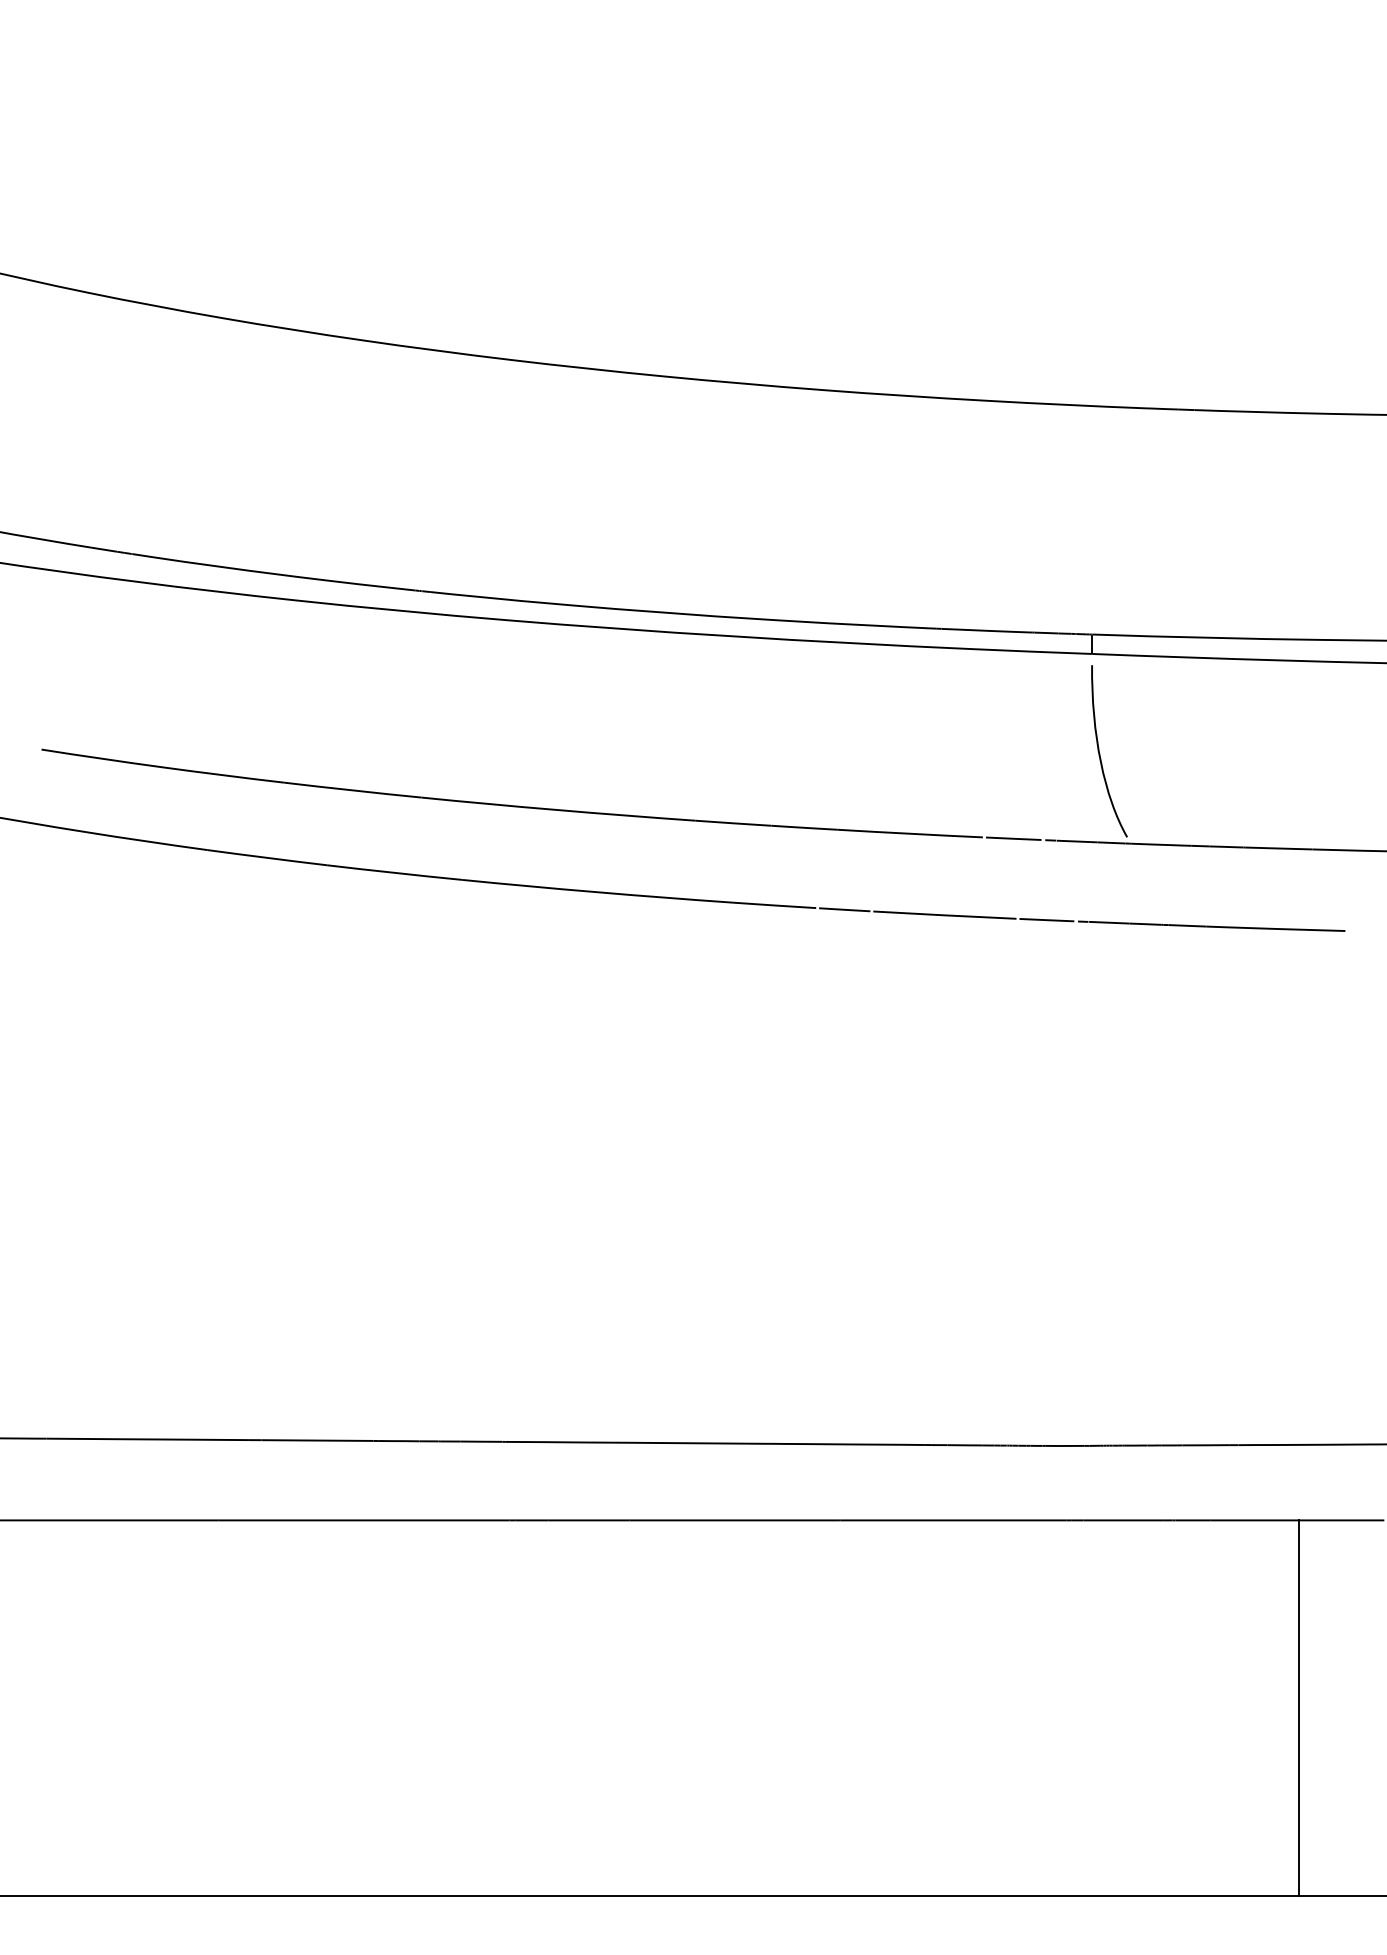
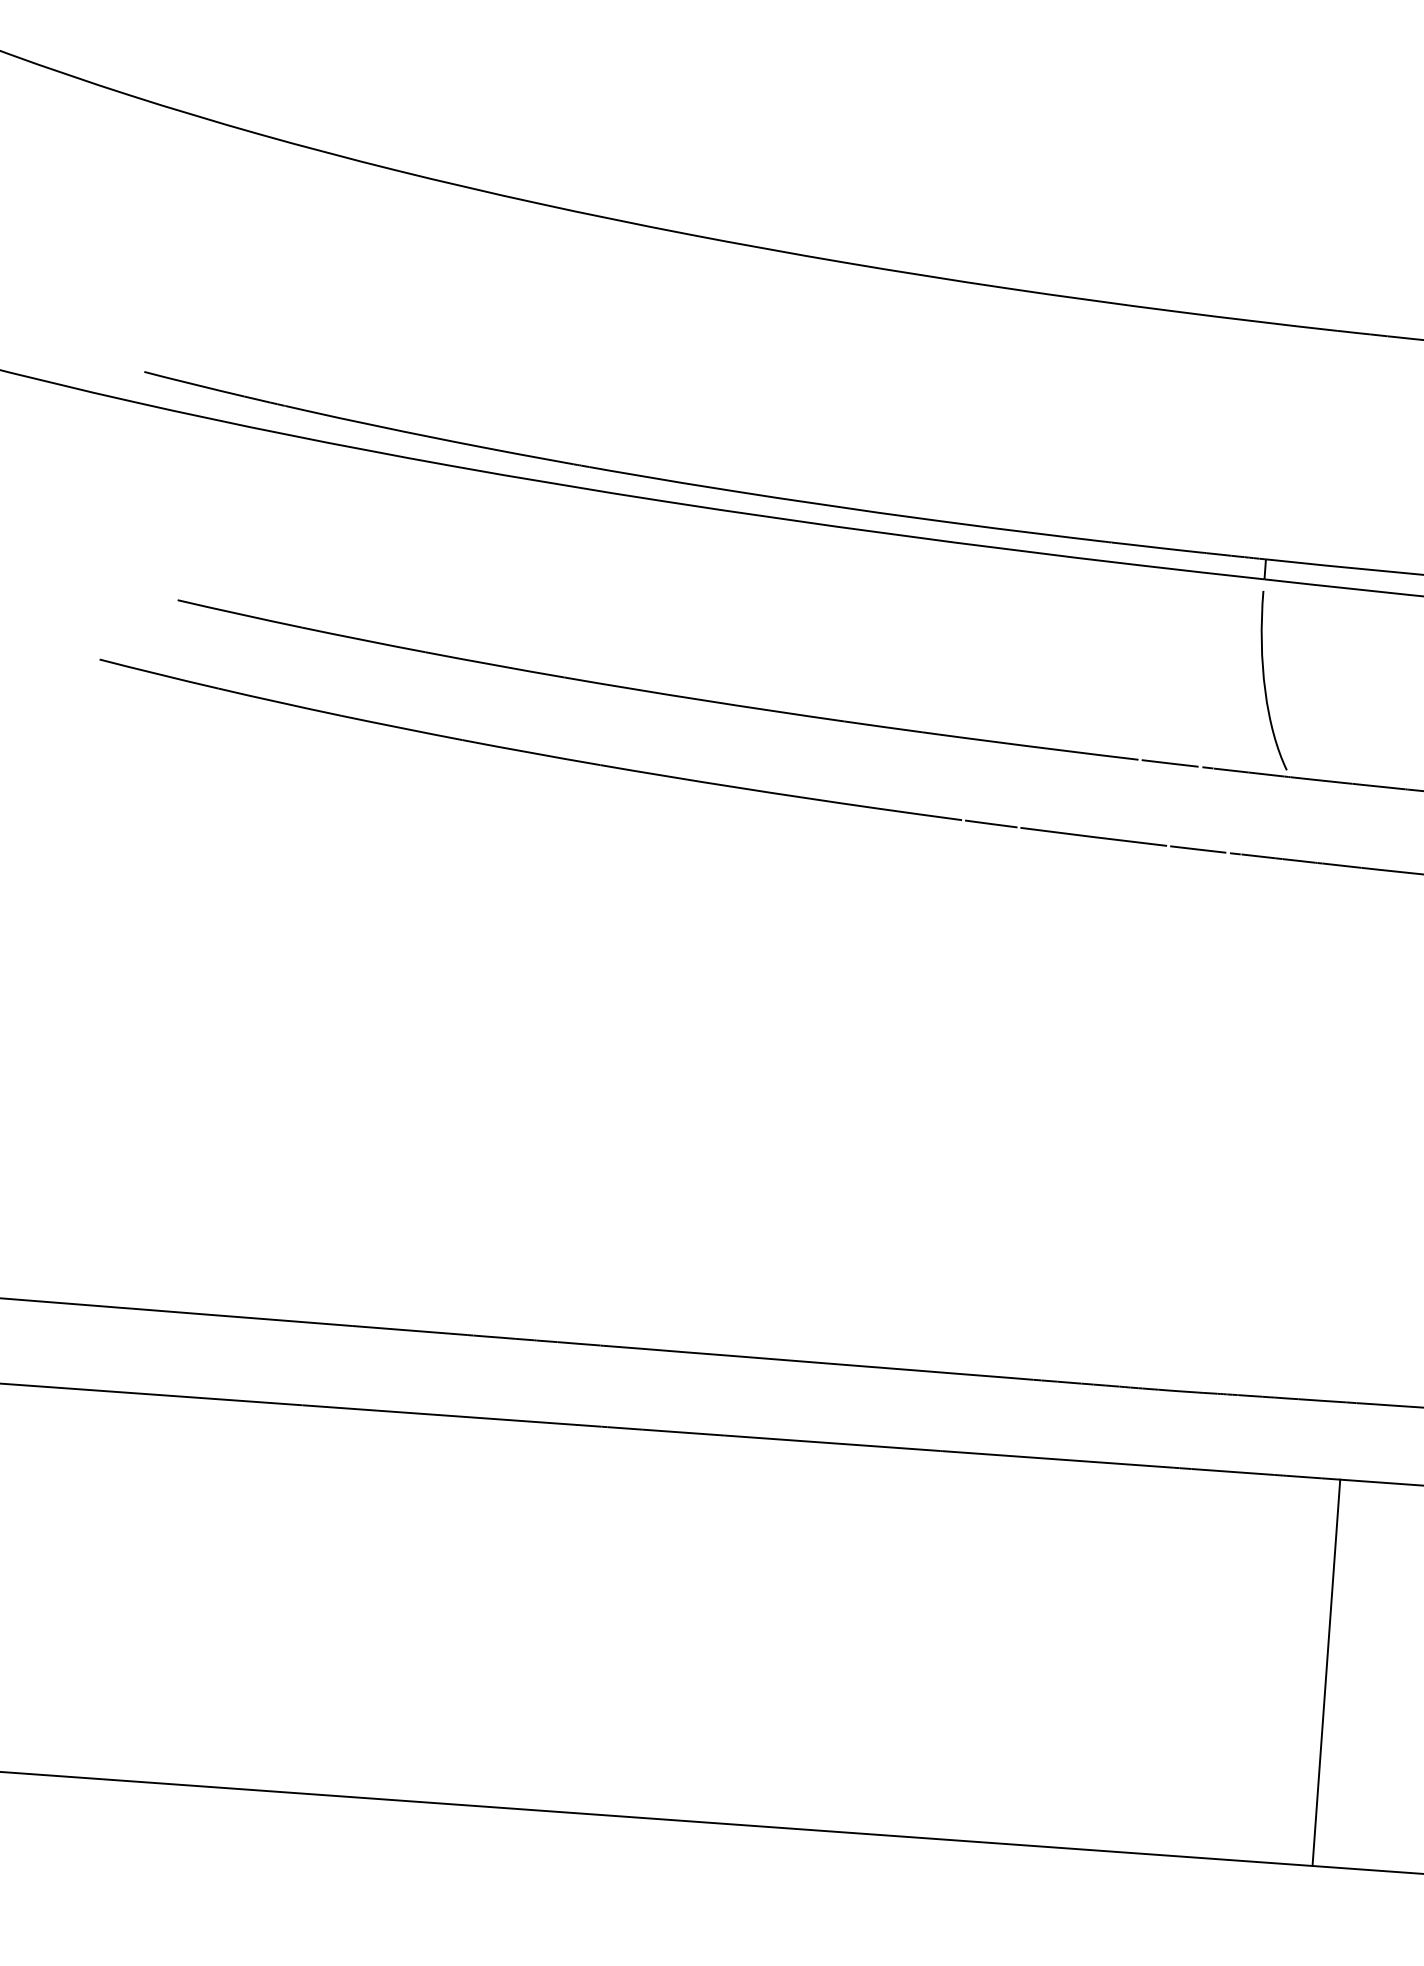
line: (1299, 1708) -> (1326, 1672), moved

